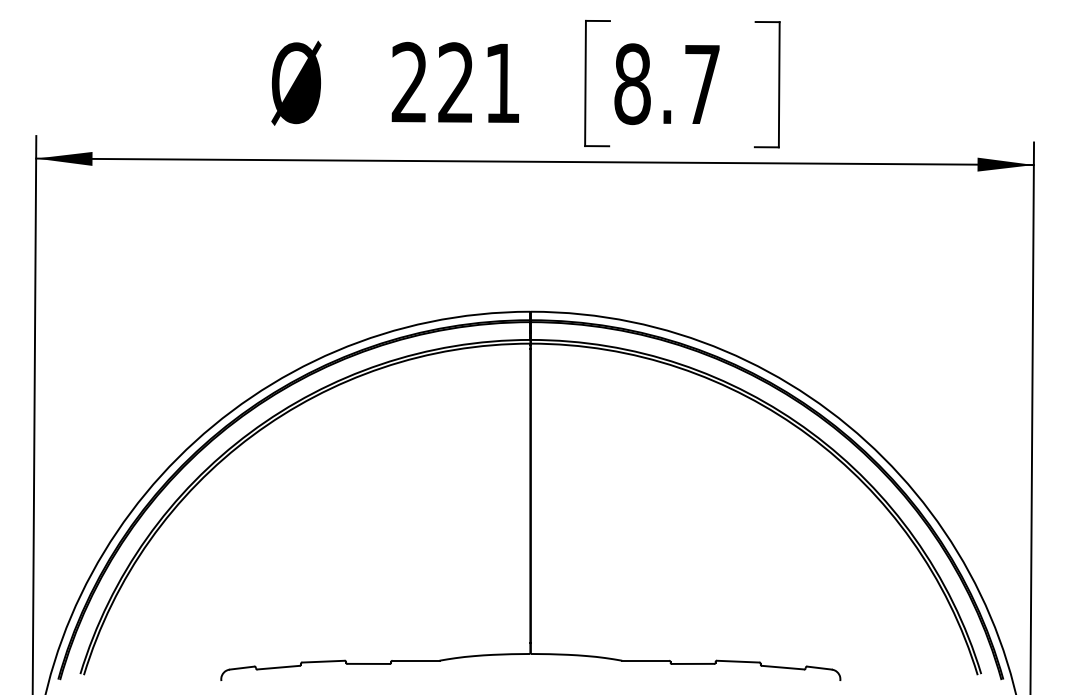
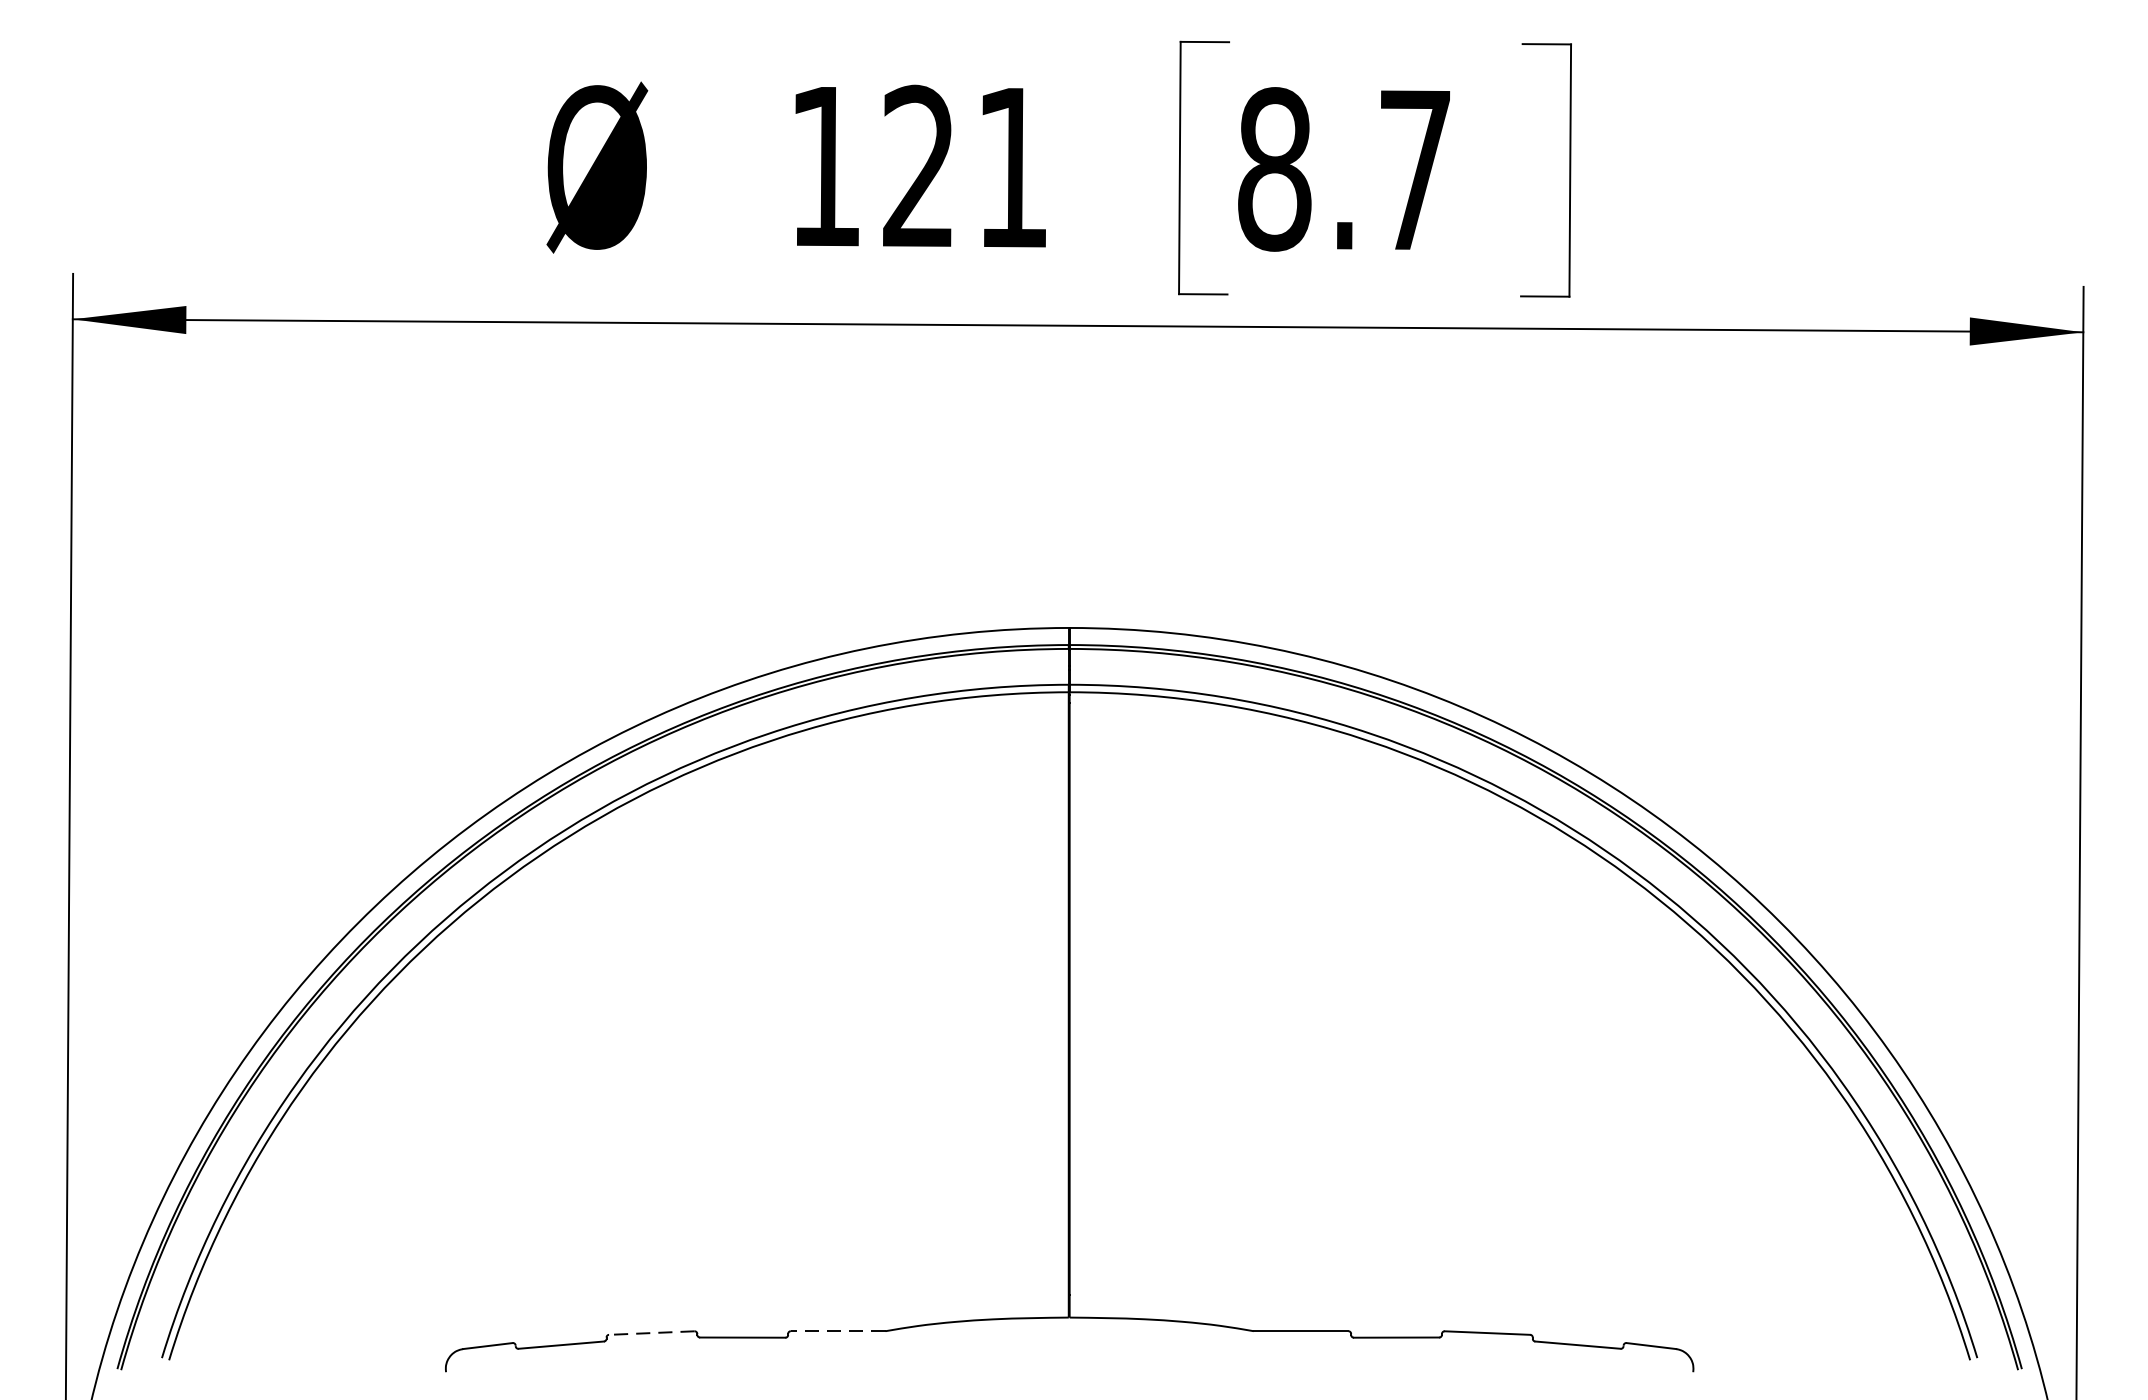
text: (408, 81) -> (823, 163), 221 -> 121
line: (416, 660) -> (839, 1330), solid -> dashed
line: (323, 661) -> (651, 1332), solid -> dashed

